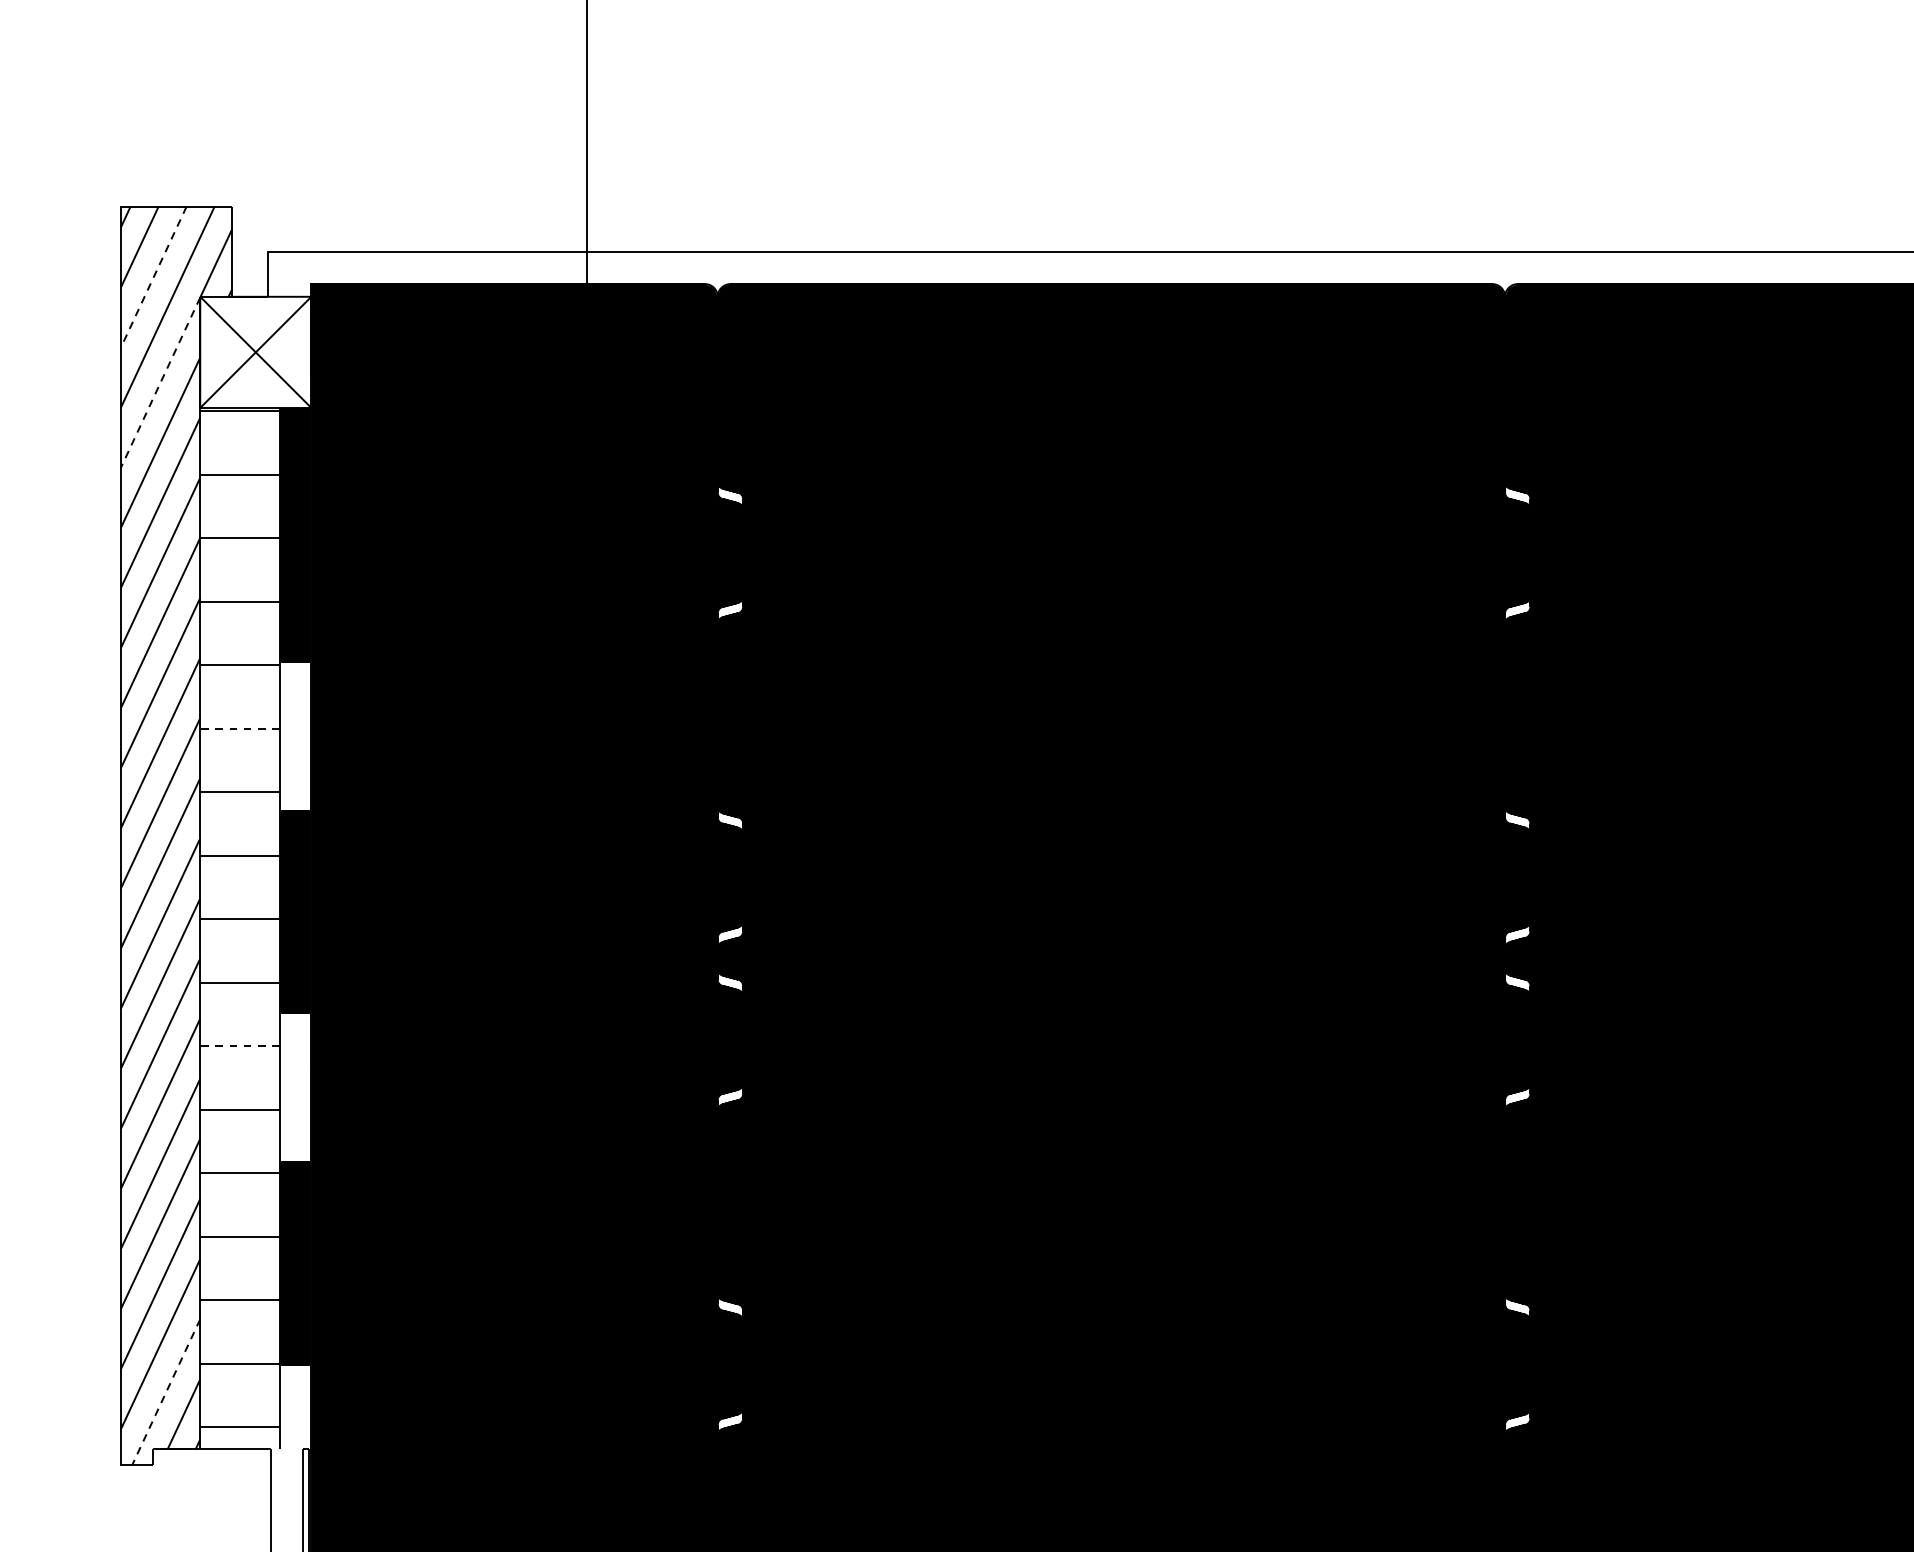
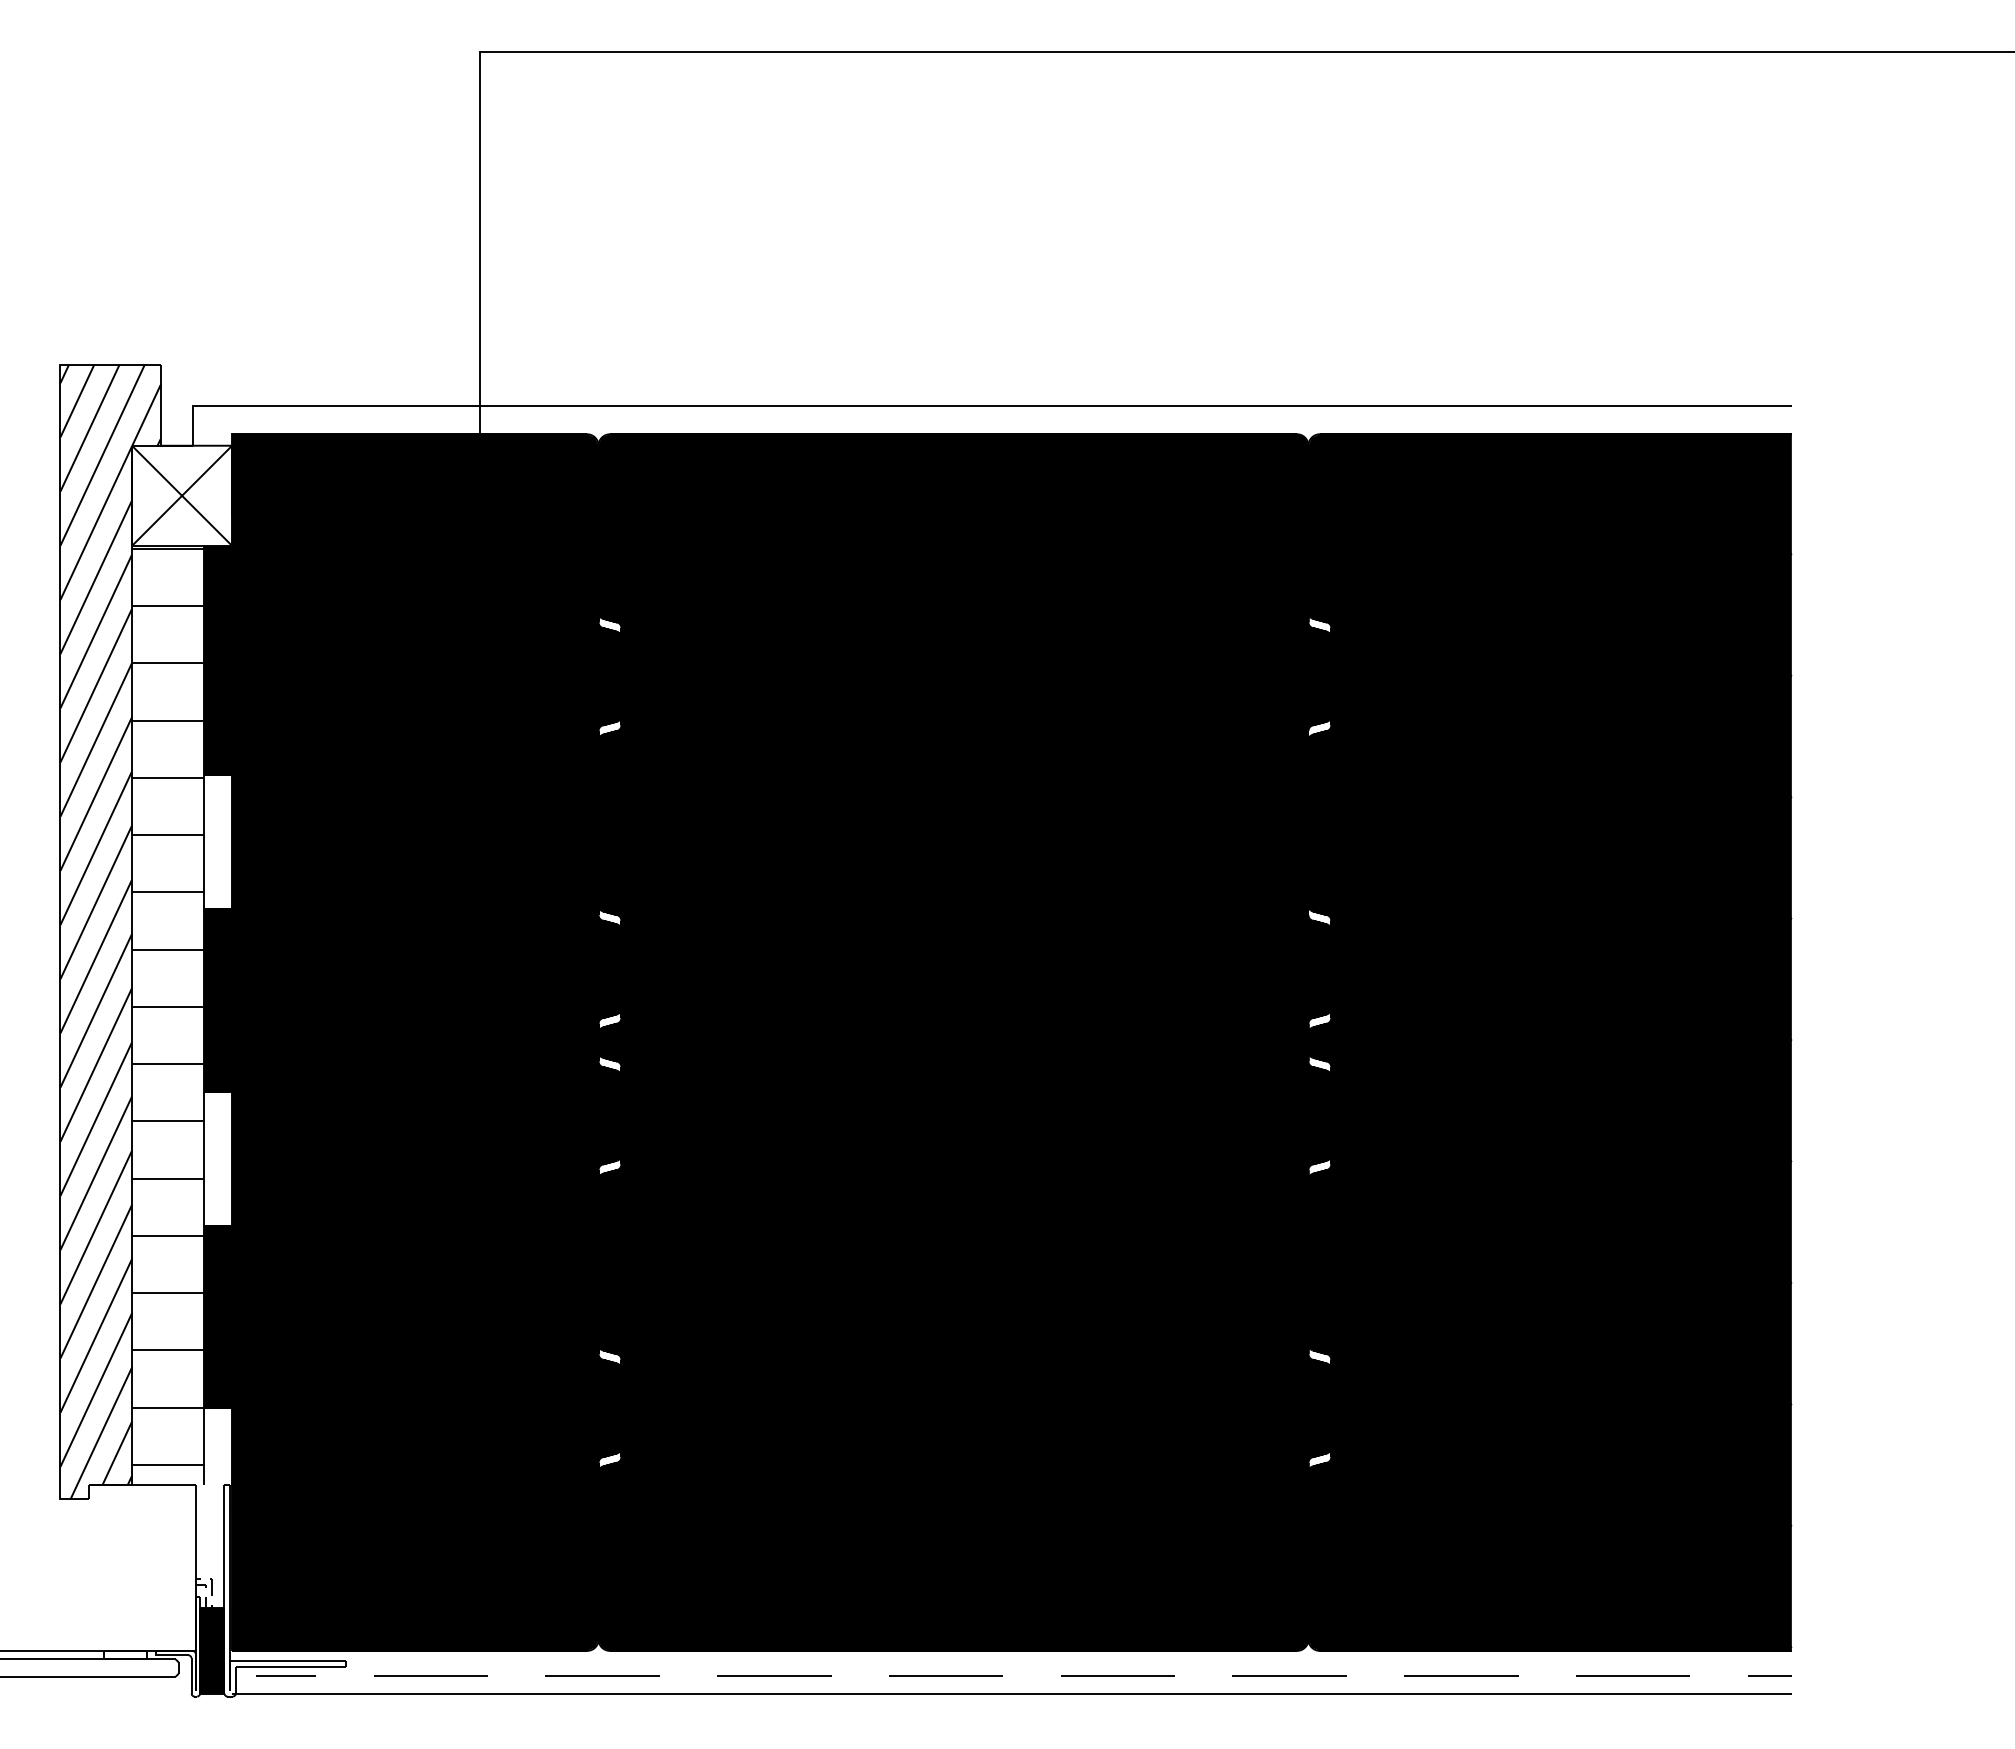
line: (153, 277) -> (89, 428), dashed -> solid
line: (160, 383) -> (96, 523), dashed -> solid
line: (239, 729) -> (167, 835), dashed -> solid
line: (239, 1046) -> (167, 1121), dashed -> solid
line: (166, 1392) -> (101, 1433), dashed -> solid

